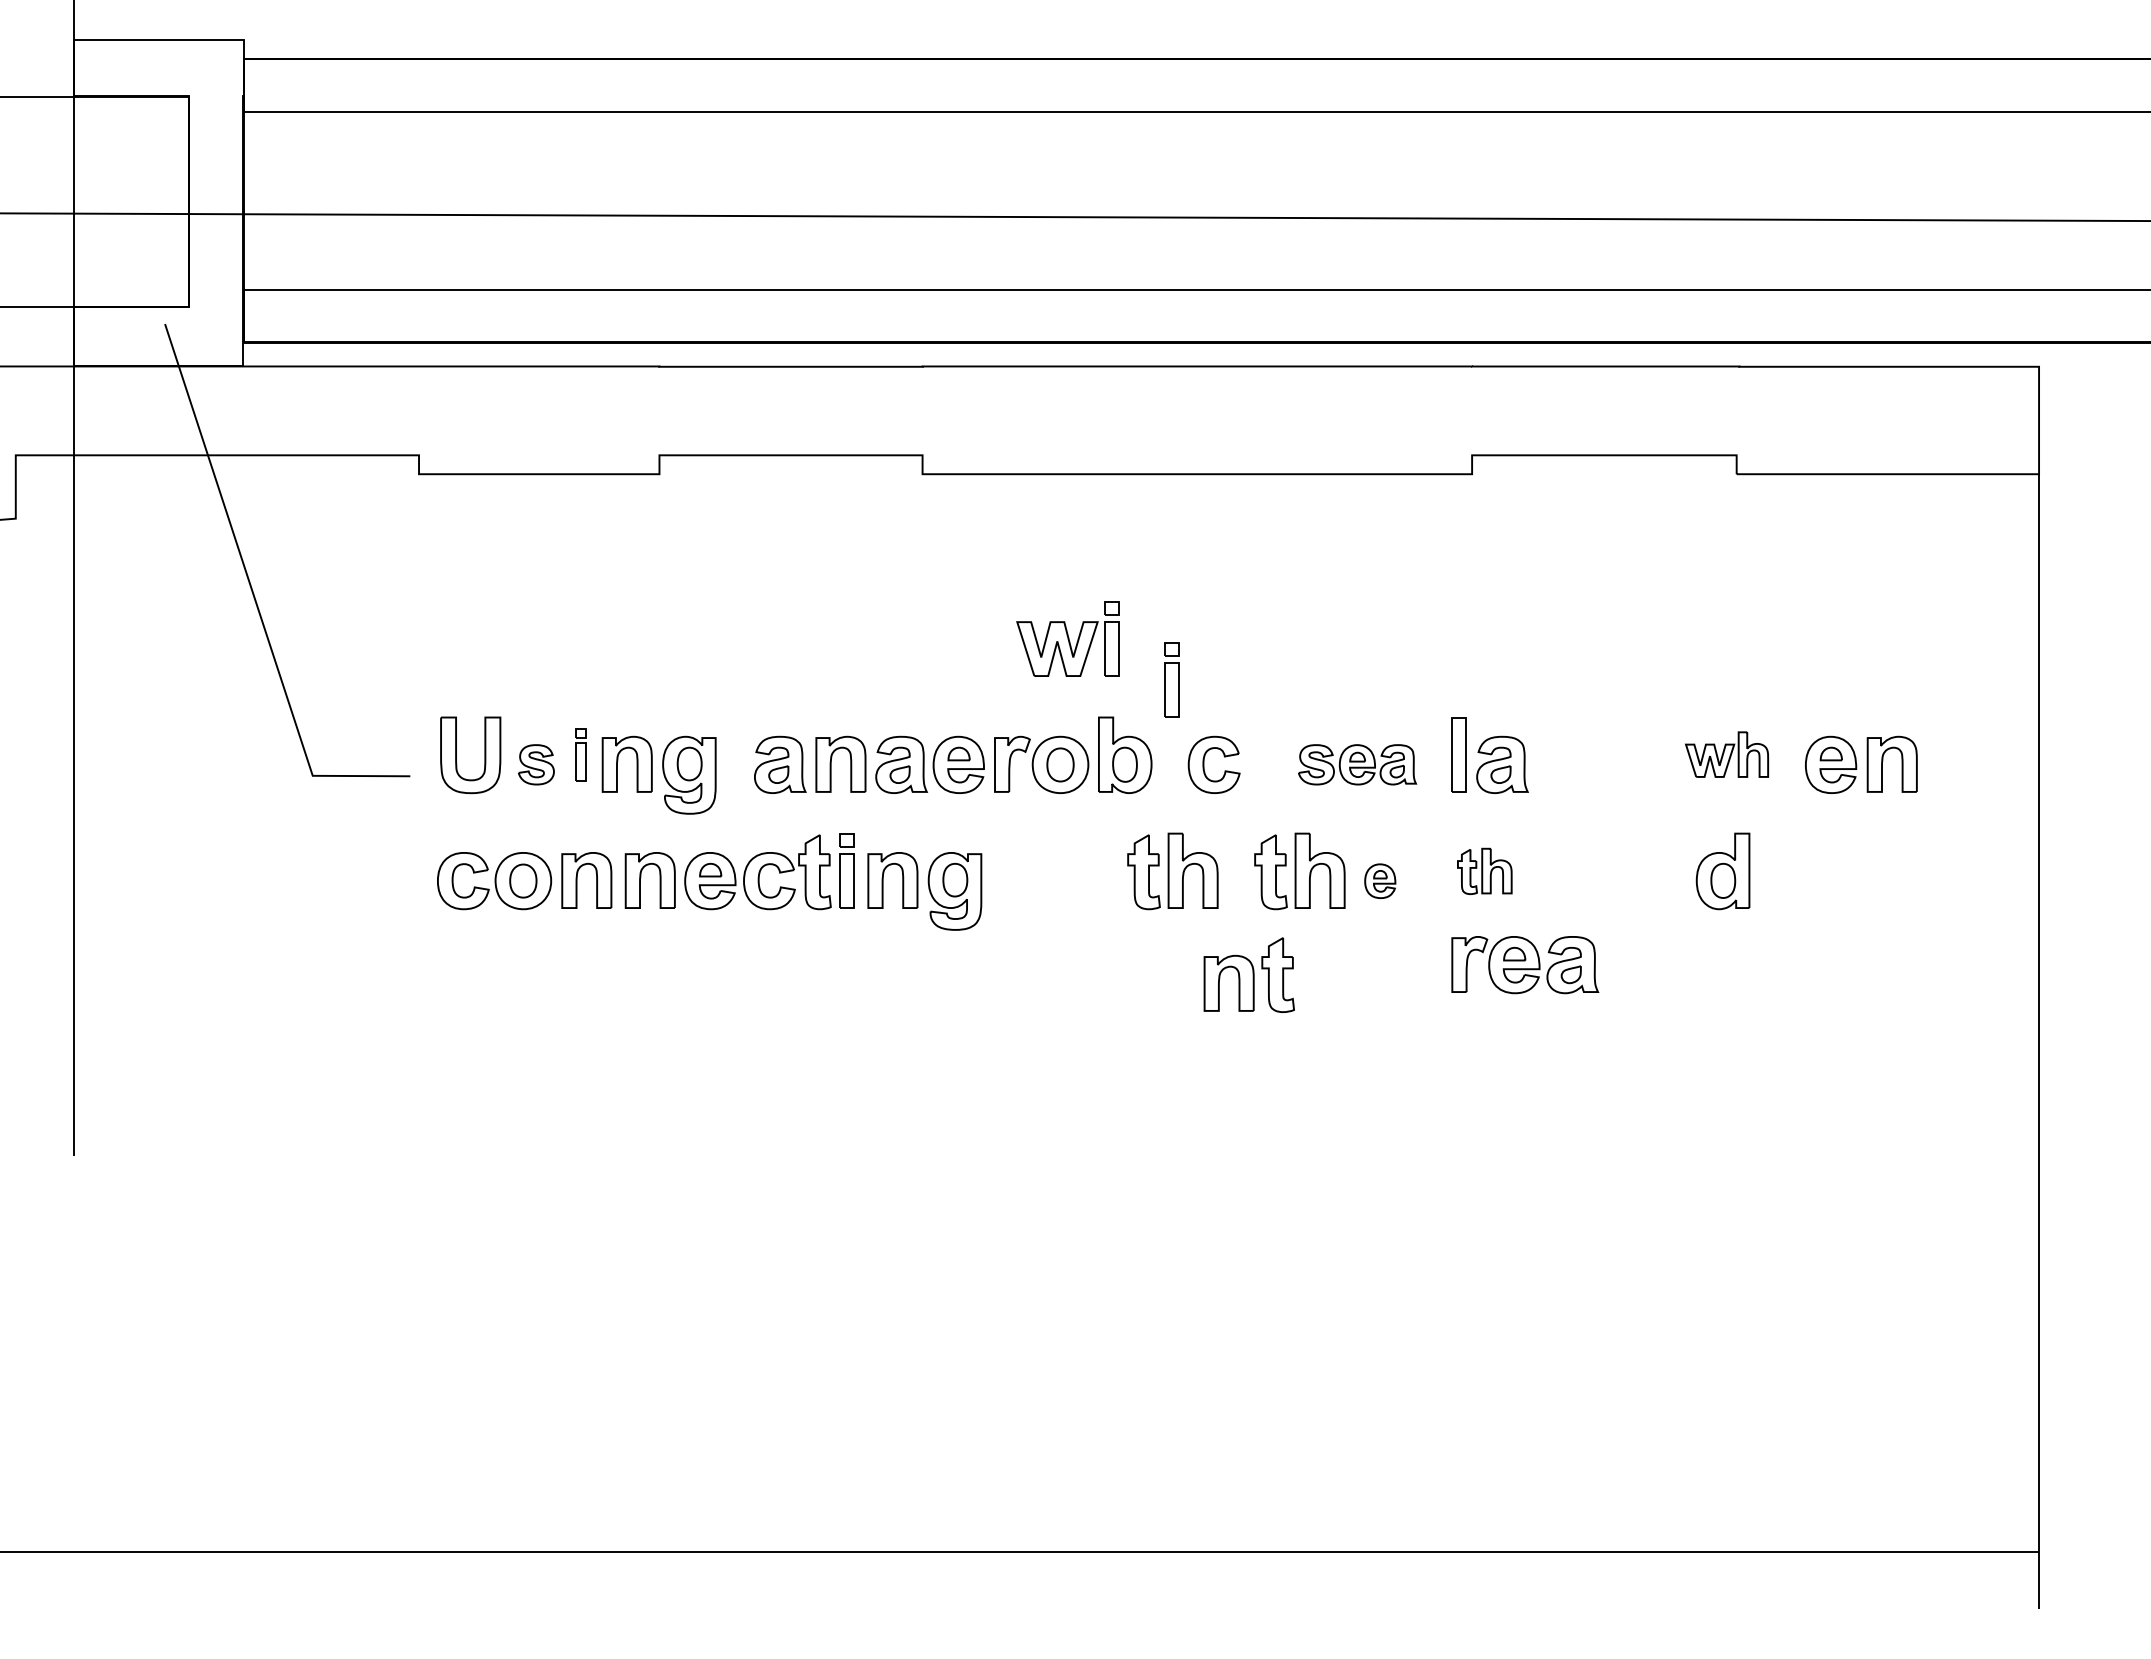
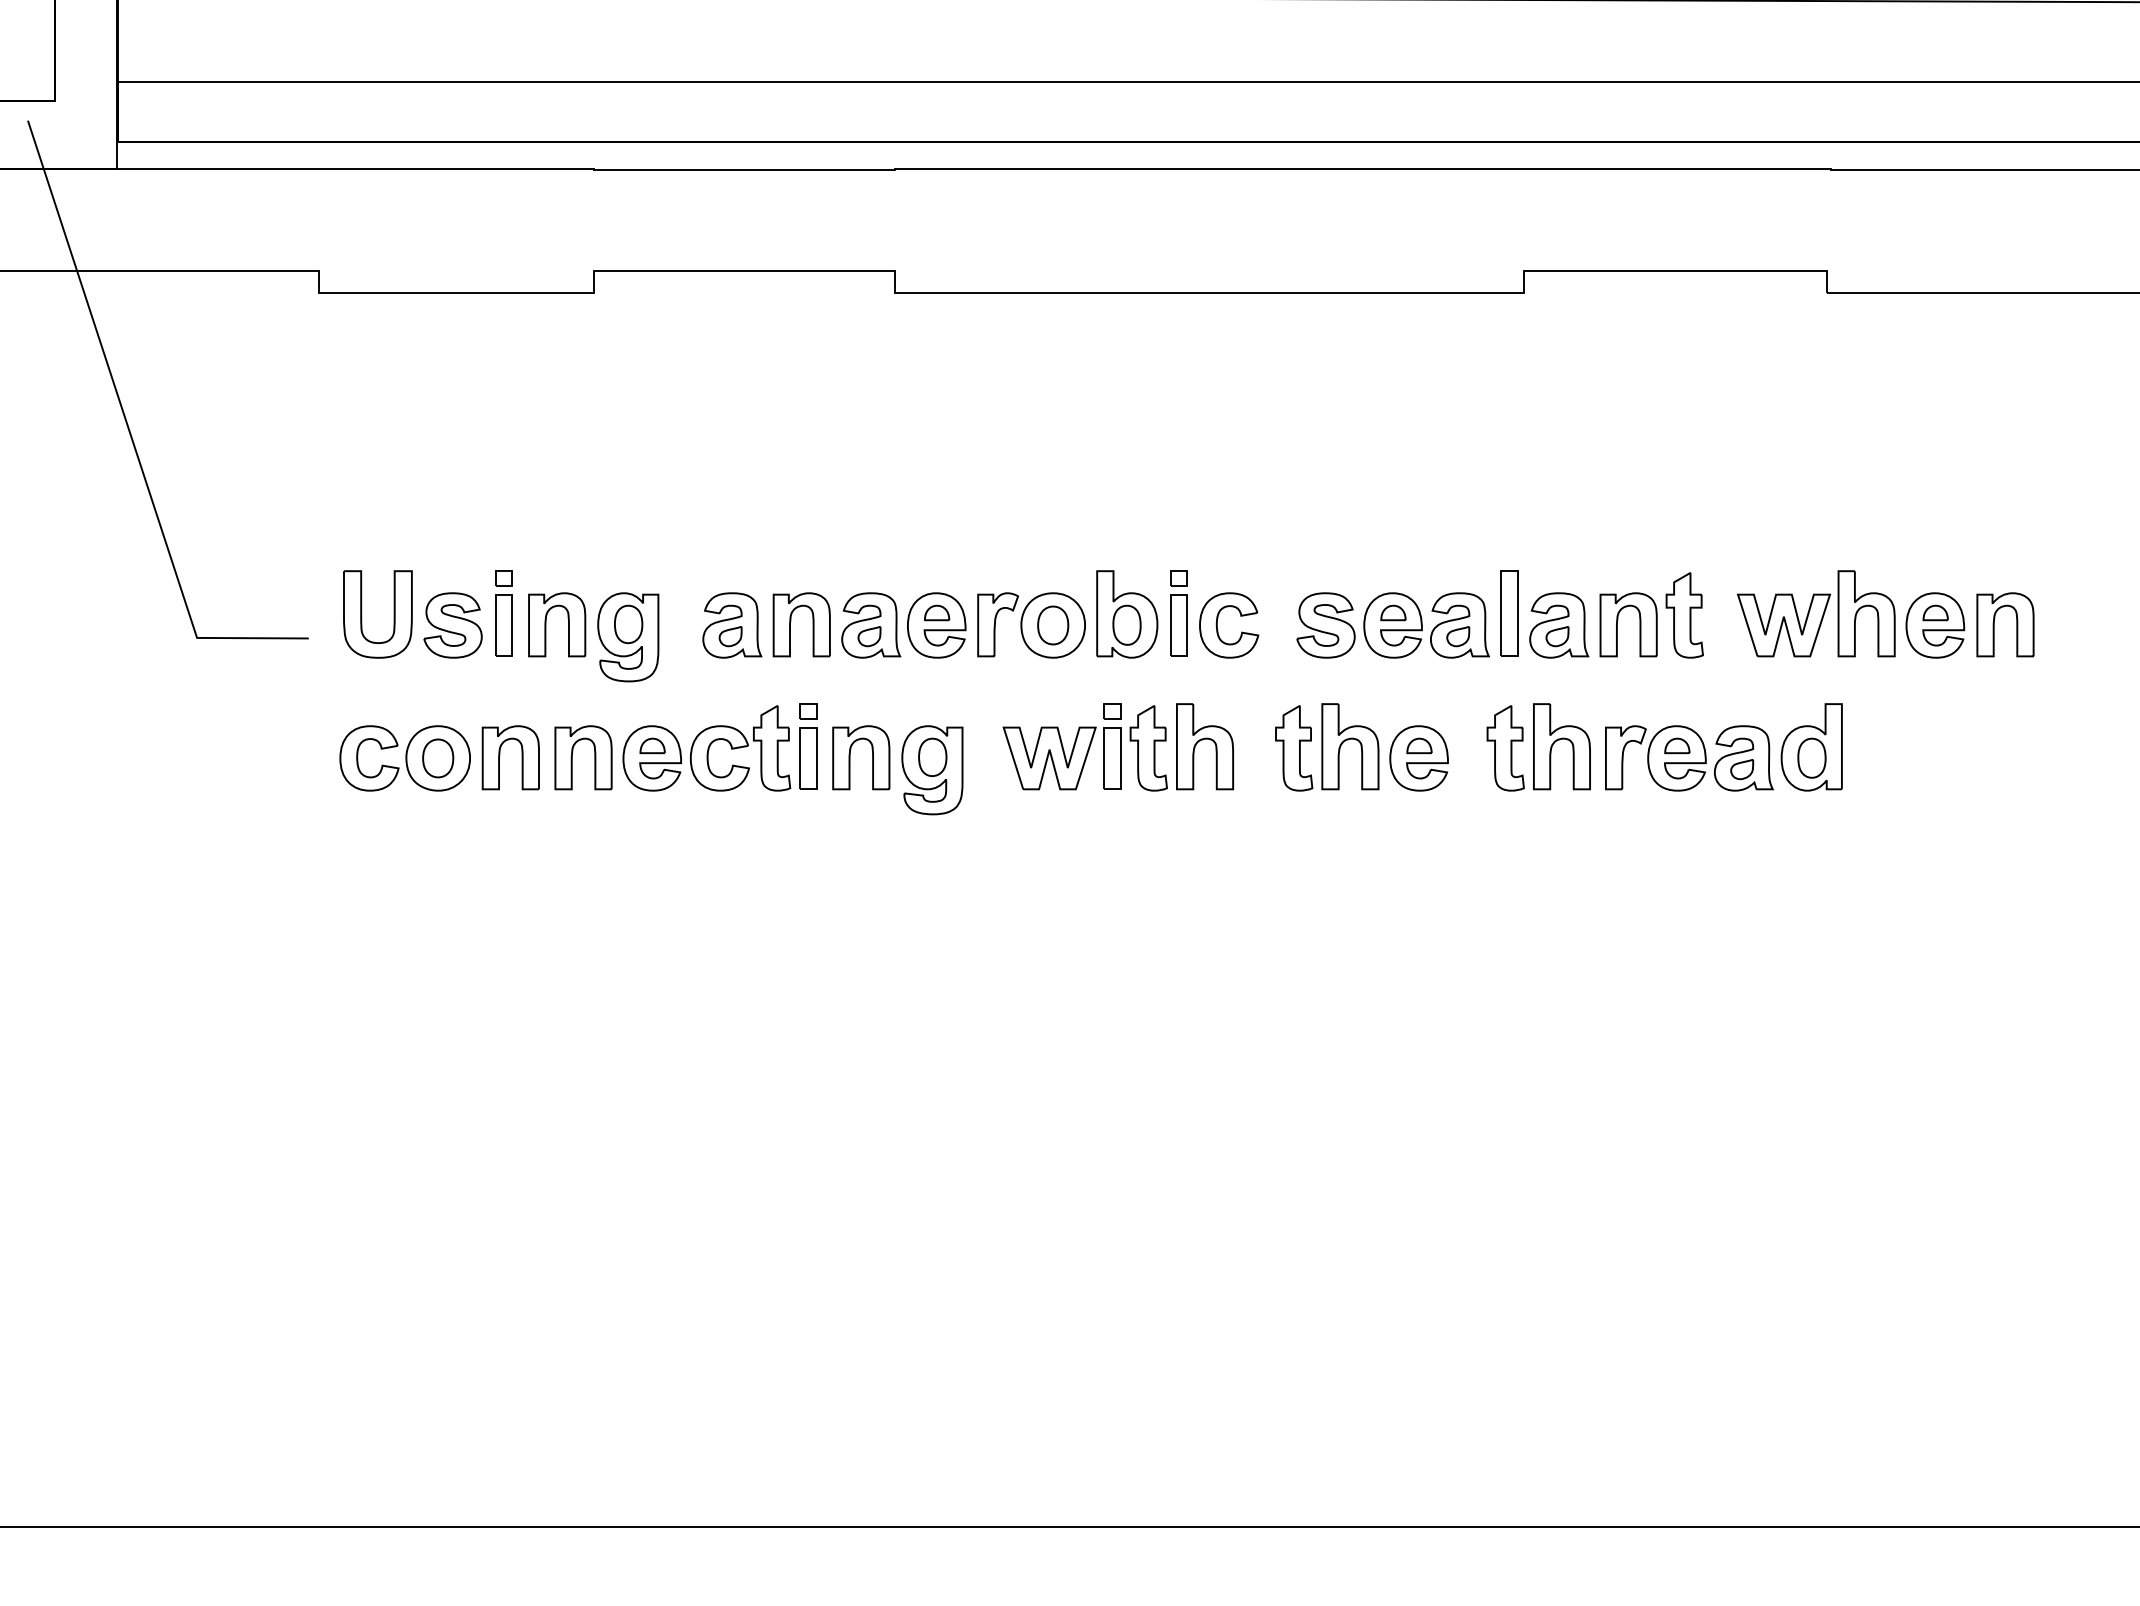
part: (1067, 638) -> (1061, 746), moved
part: (1171, 679) -> (1177, 613), moved
part: (580, 754) -> (503, 613), size x1.43
part: (1726, 754) -> (1815, 613), size x1.67
part: (536, 764) -> (453, 624), size x1.43
part: (1357, 764) -> (1393, 624), size x1.43
part: (1484, 871) -> (1538, 747), size x1.67
part: (1380, 881) -> (1419, 758), size x1.67
part: (1525, 965) -> (1689, 758), moved
part: (1248, 974) -> (1650, 614), moved

